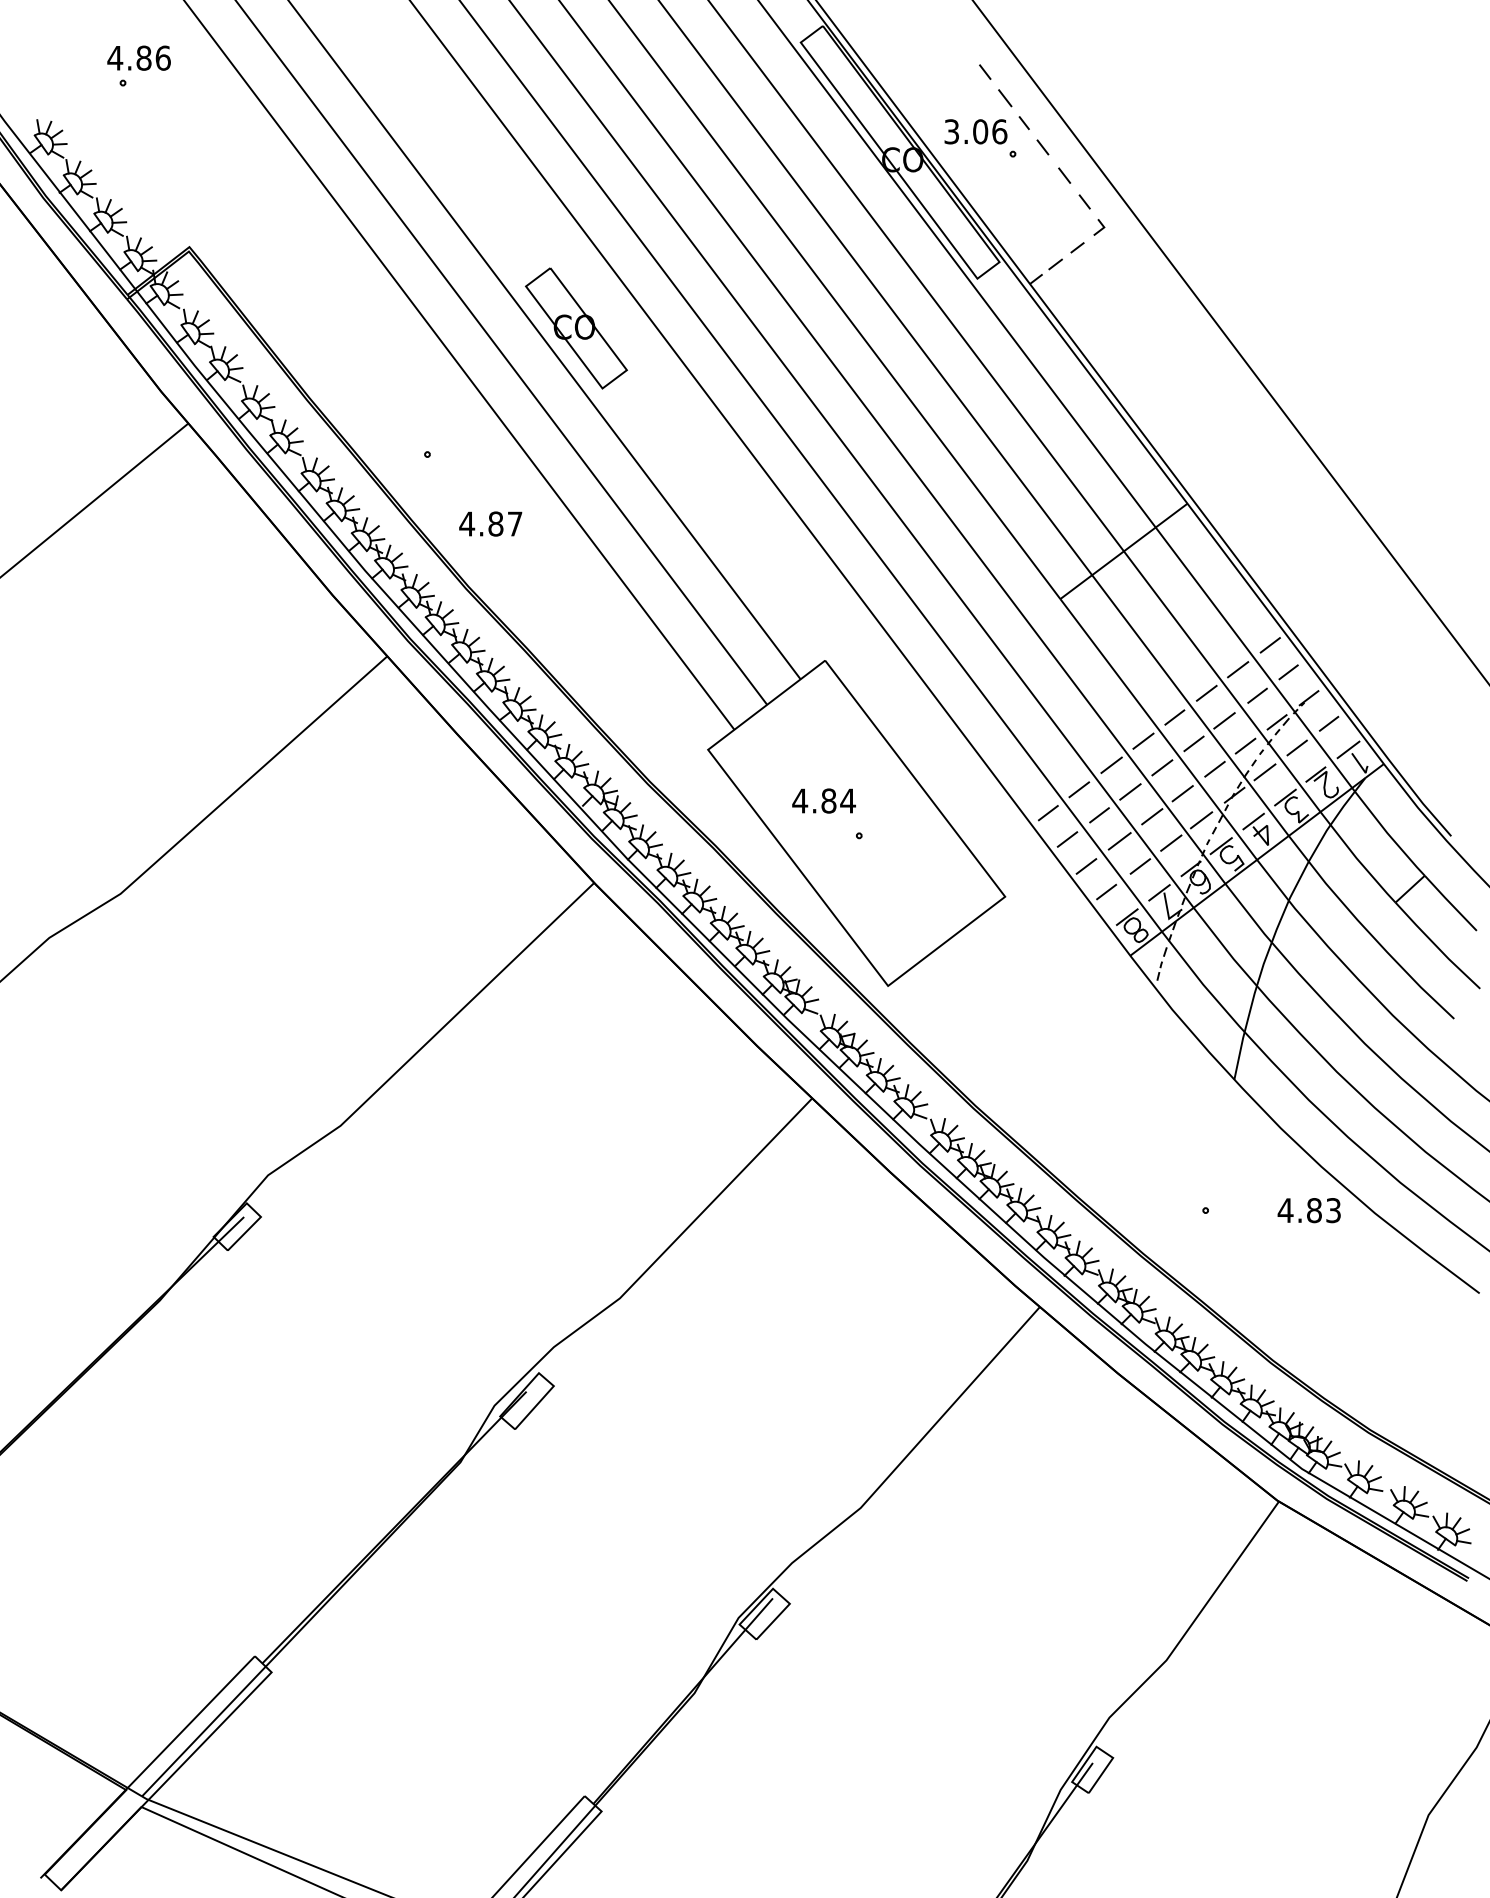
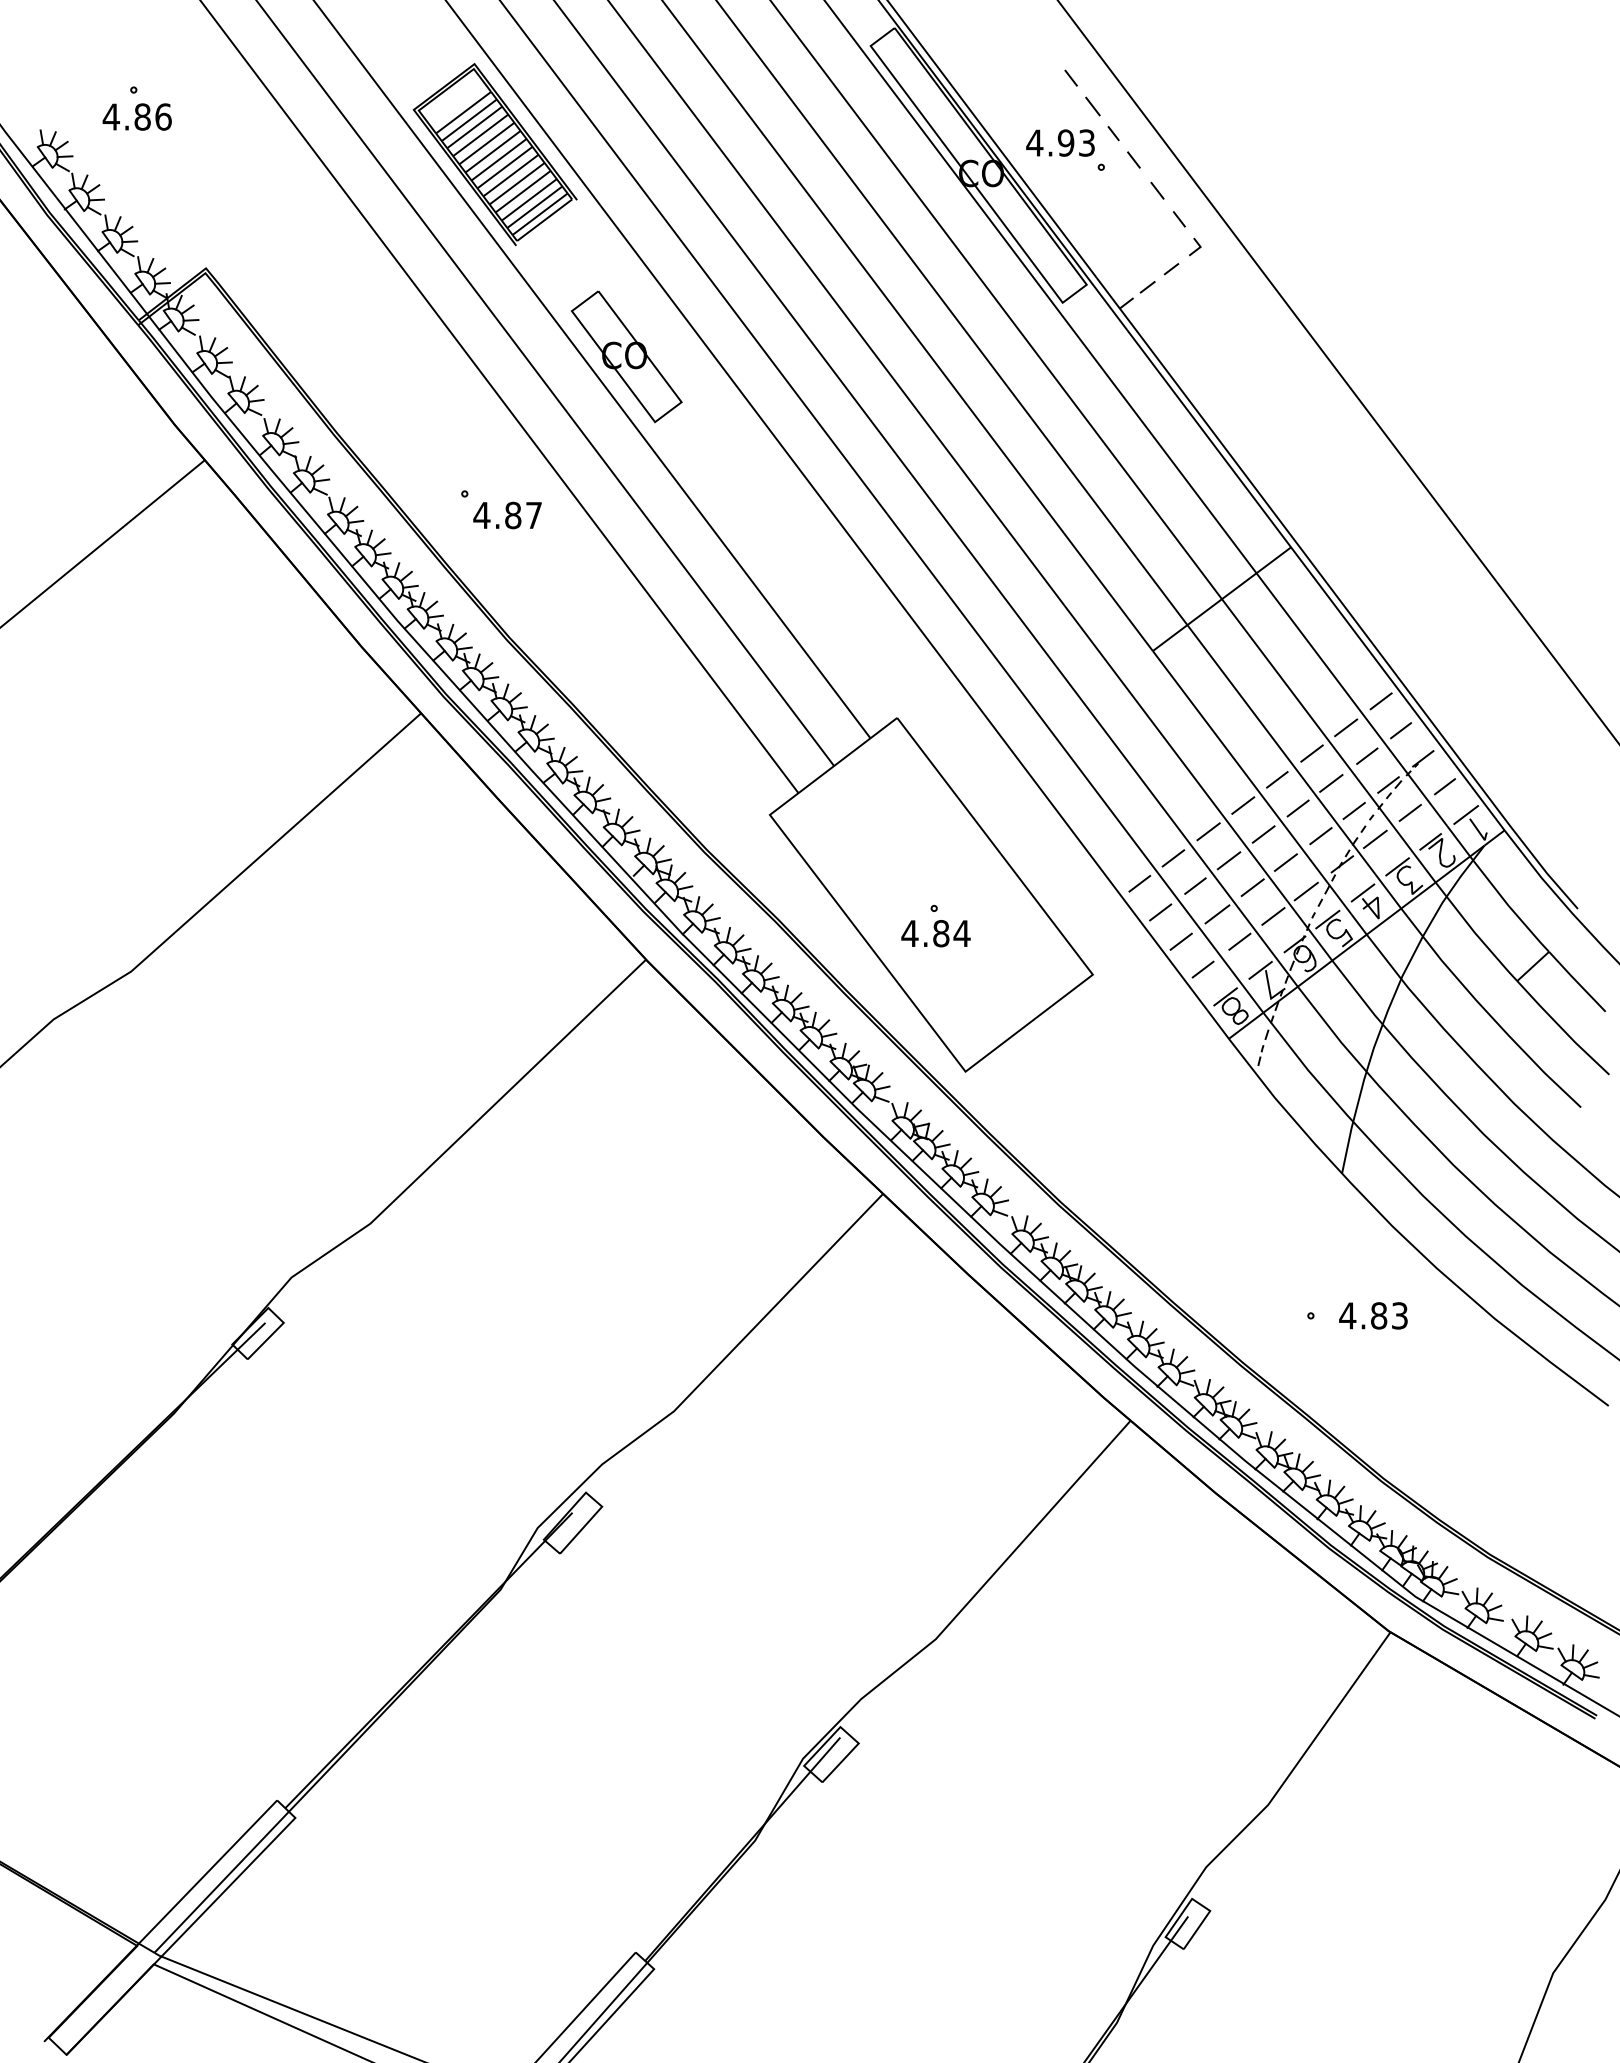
text: (138, 57) -> (136, 116), moved
text: (975, 131) -> (1060, 142), 3.06 -> 4.93
part: (454, 142) -> (494, 154), added
text: (490, 524) -> (507, 515), moved
text: (823, 800) -> (935, 933), moved
text: (1309, 1210) -> (1373, 1315), moved

